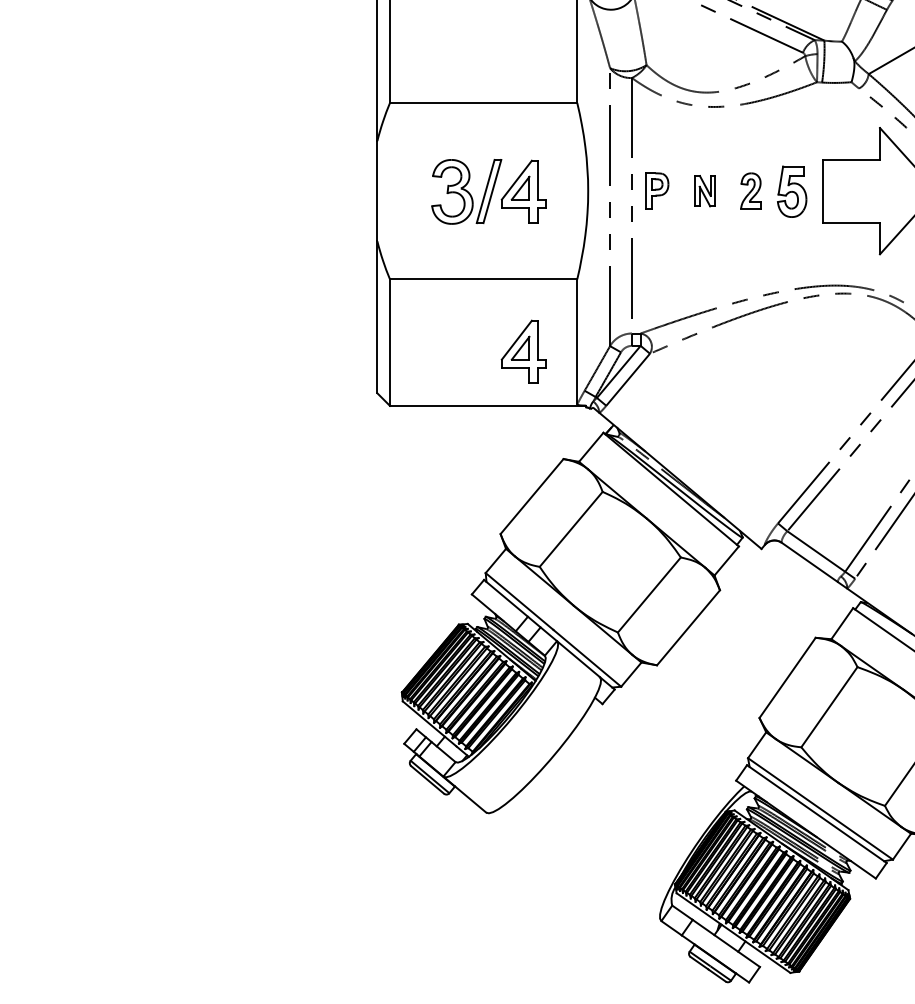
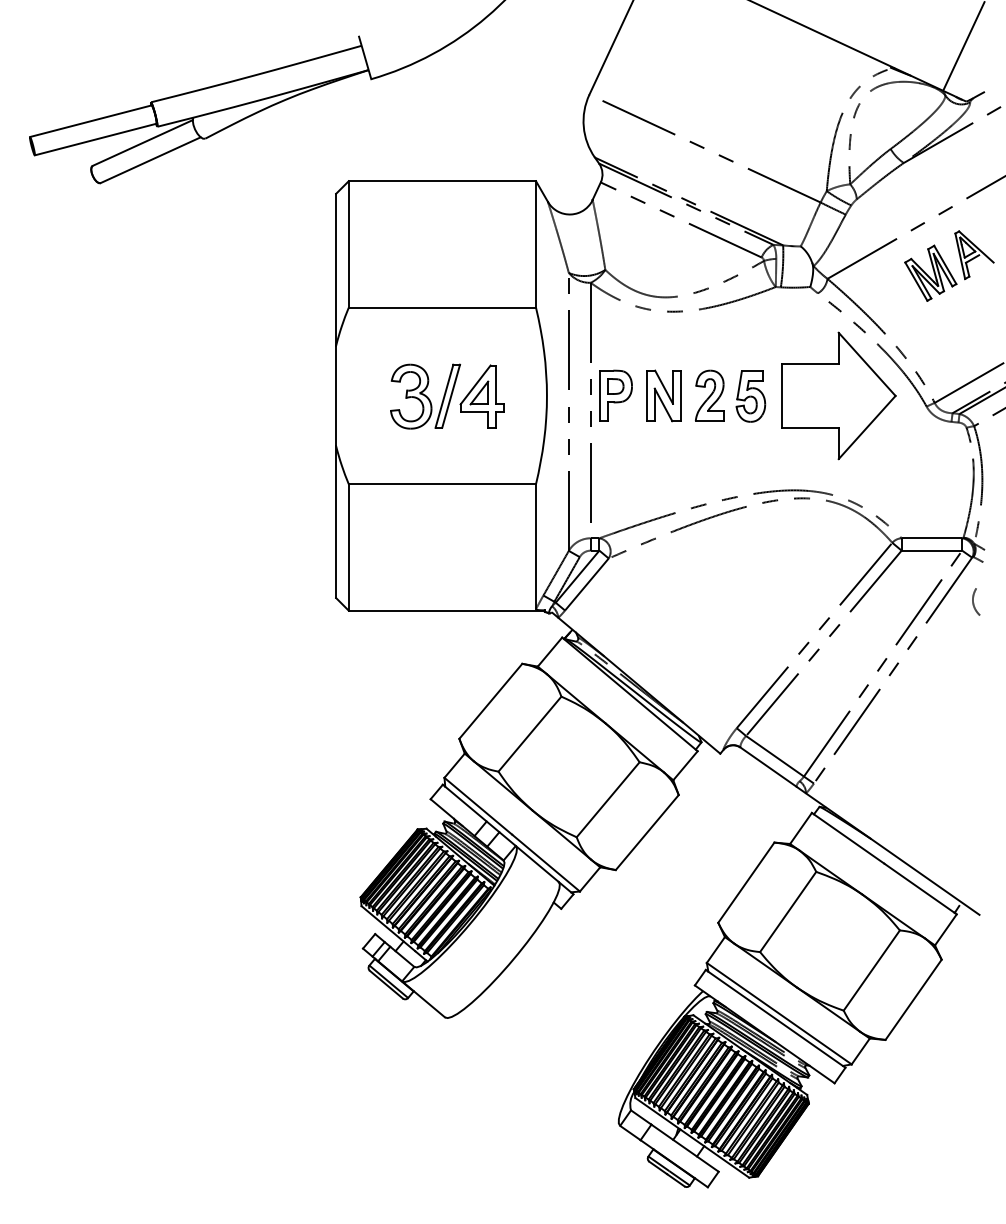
part: (656, 190) -> (615, 395), size x1.43
part: (704, 190) -> (663, 395), size x1.67
part: (750, 190) -> (709, 395), size x1.43
part: (522, 351) -> (481, 556), removed

